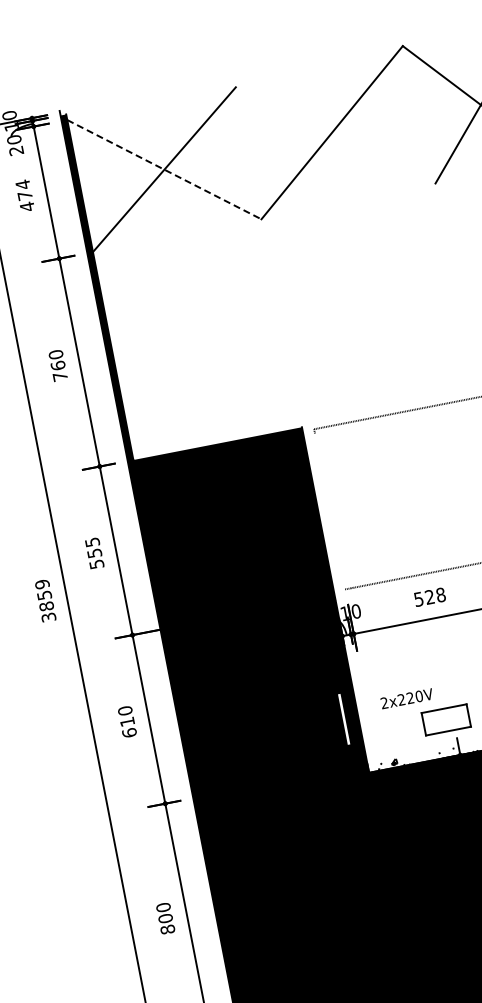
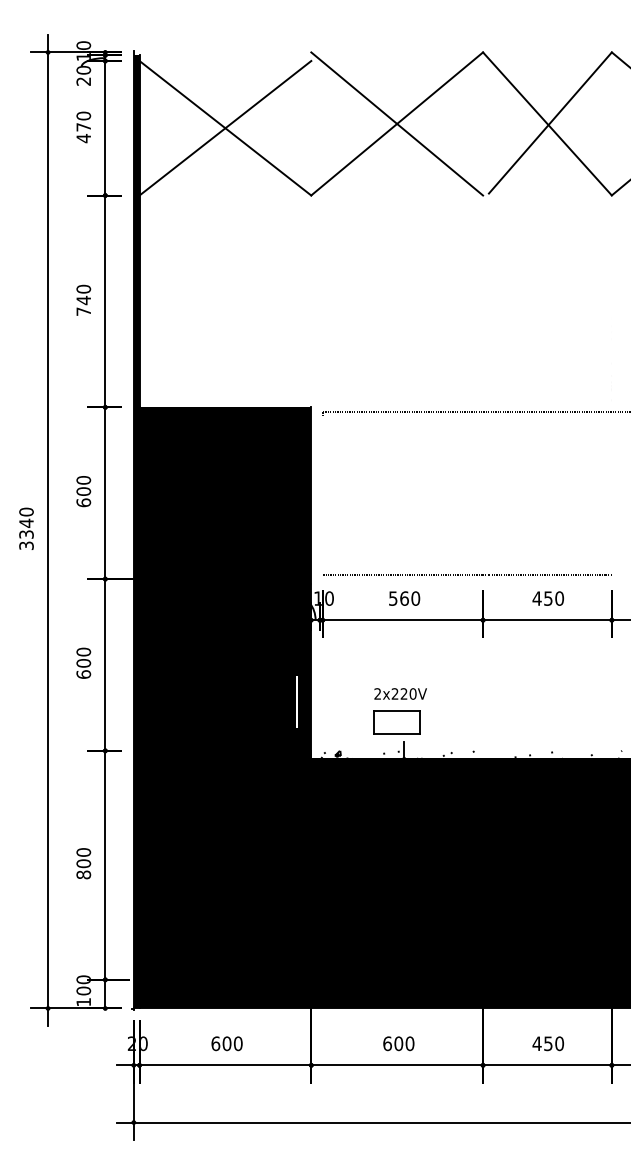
line: (332, 132) -> (397, 123), added
line: (164, 169) -> (225, 128), dashed -> solid
text: (22, 184) -> (83, 115), 474 -> 470
text: (57, 365) -> (83, 300), 760 -> 740
text: (94, 553) -> (83, 491), 555 -> 600
text: (44, 594) -> (26, 522), 3859 -> 3340
text: (435, 595) -> (410, 598), 528 -> 560
text: (406, 698) -> (400, 693), moved
text: (127, 722) -> (83, 663), 610 -> 600

